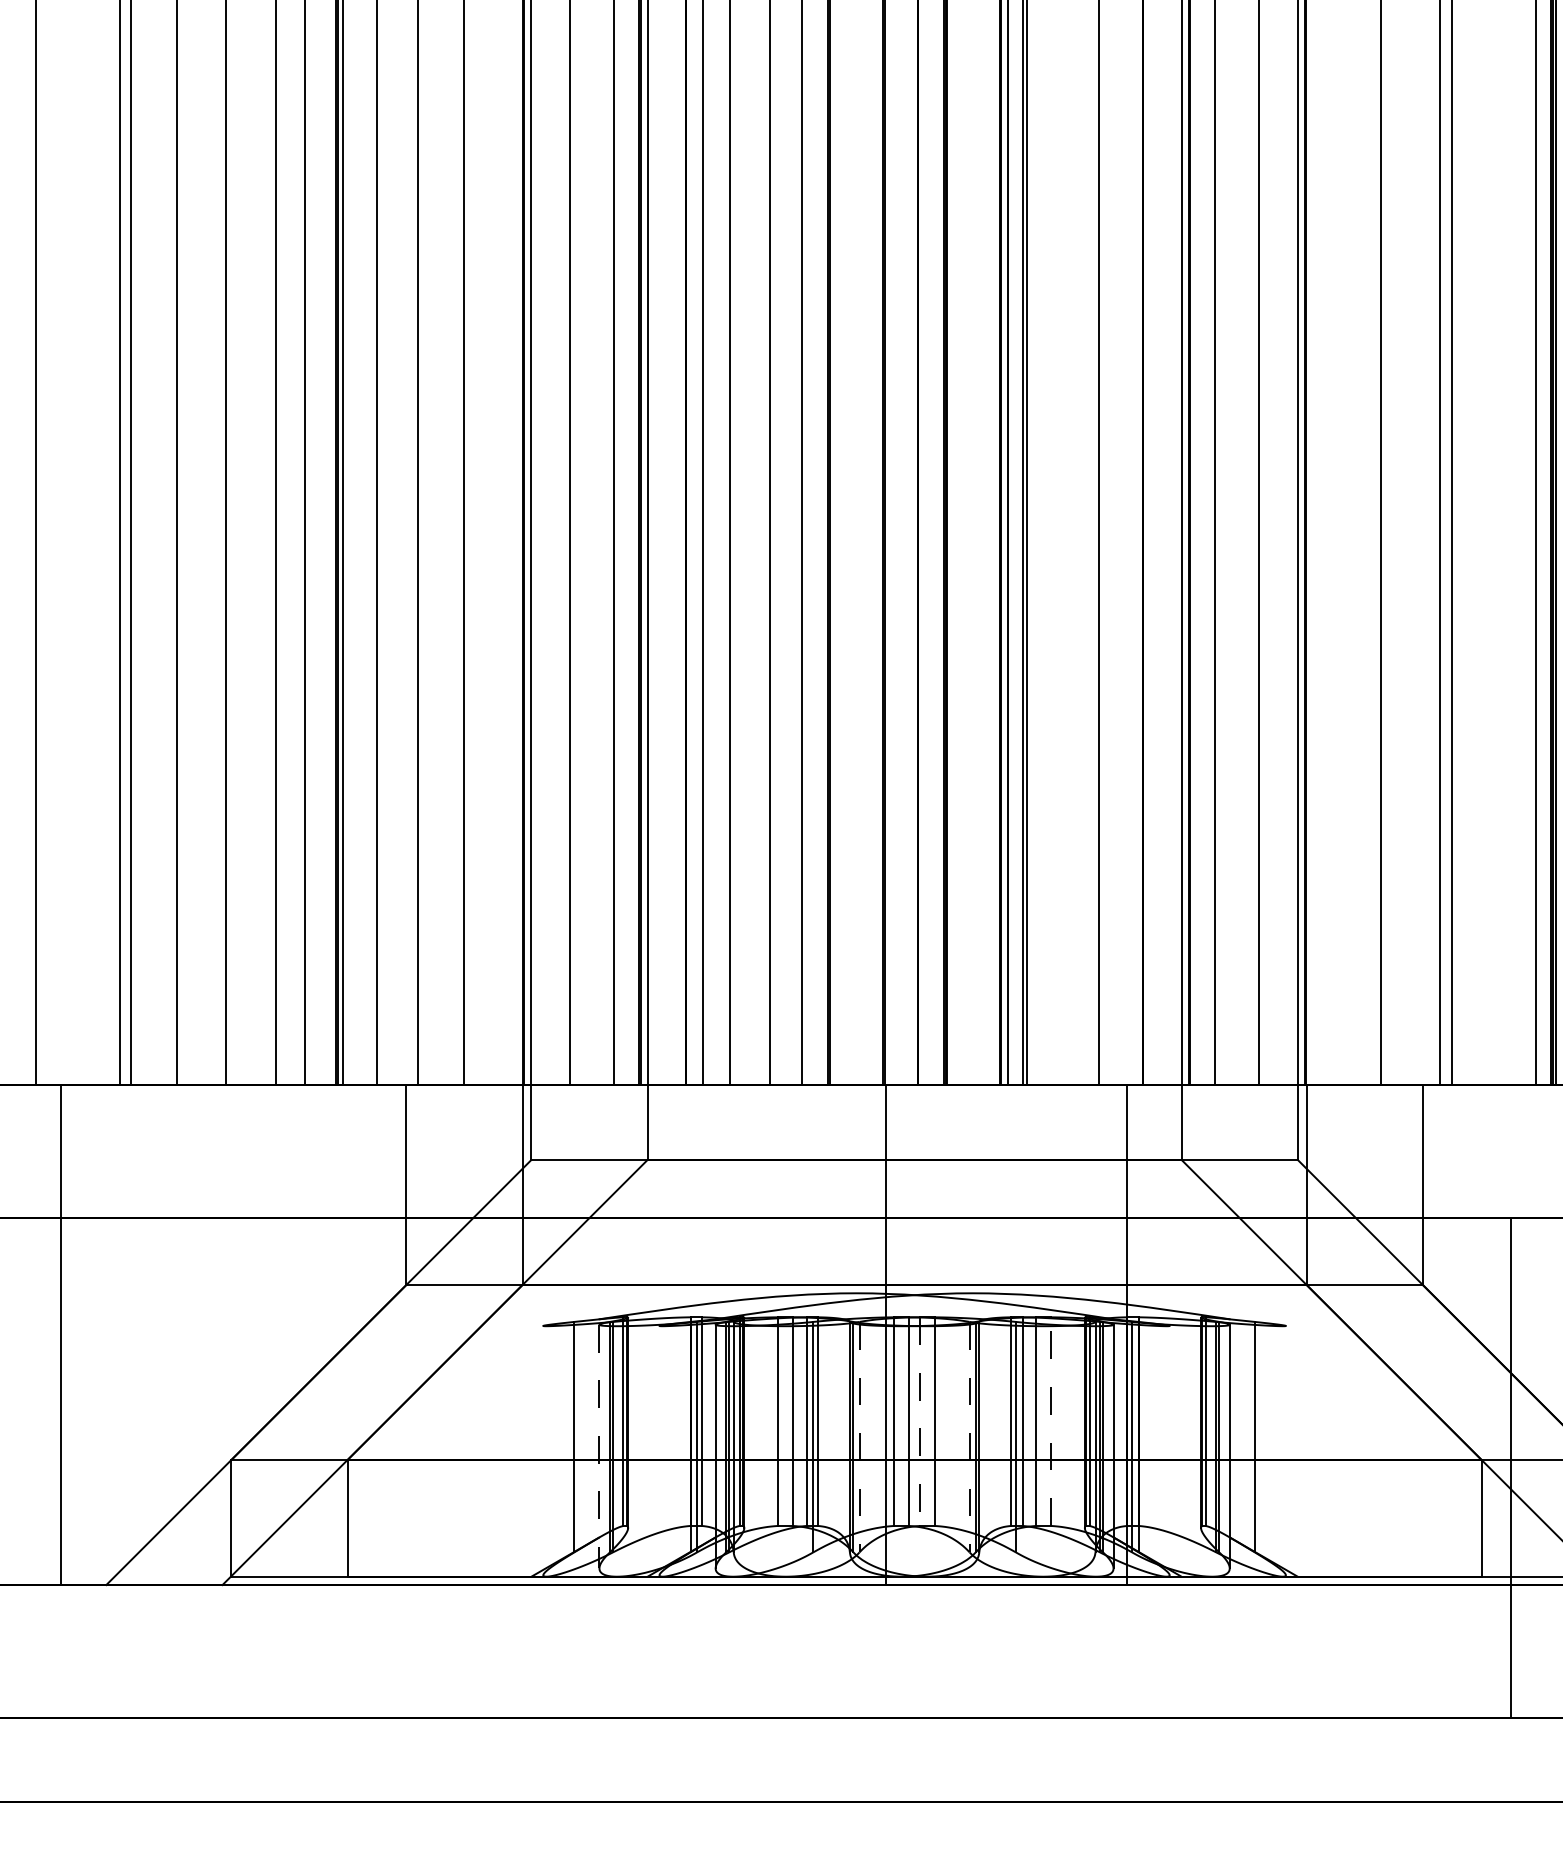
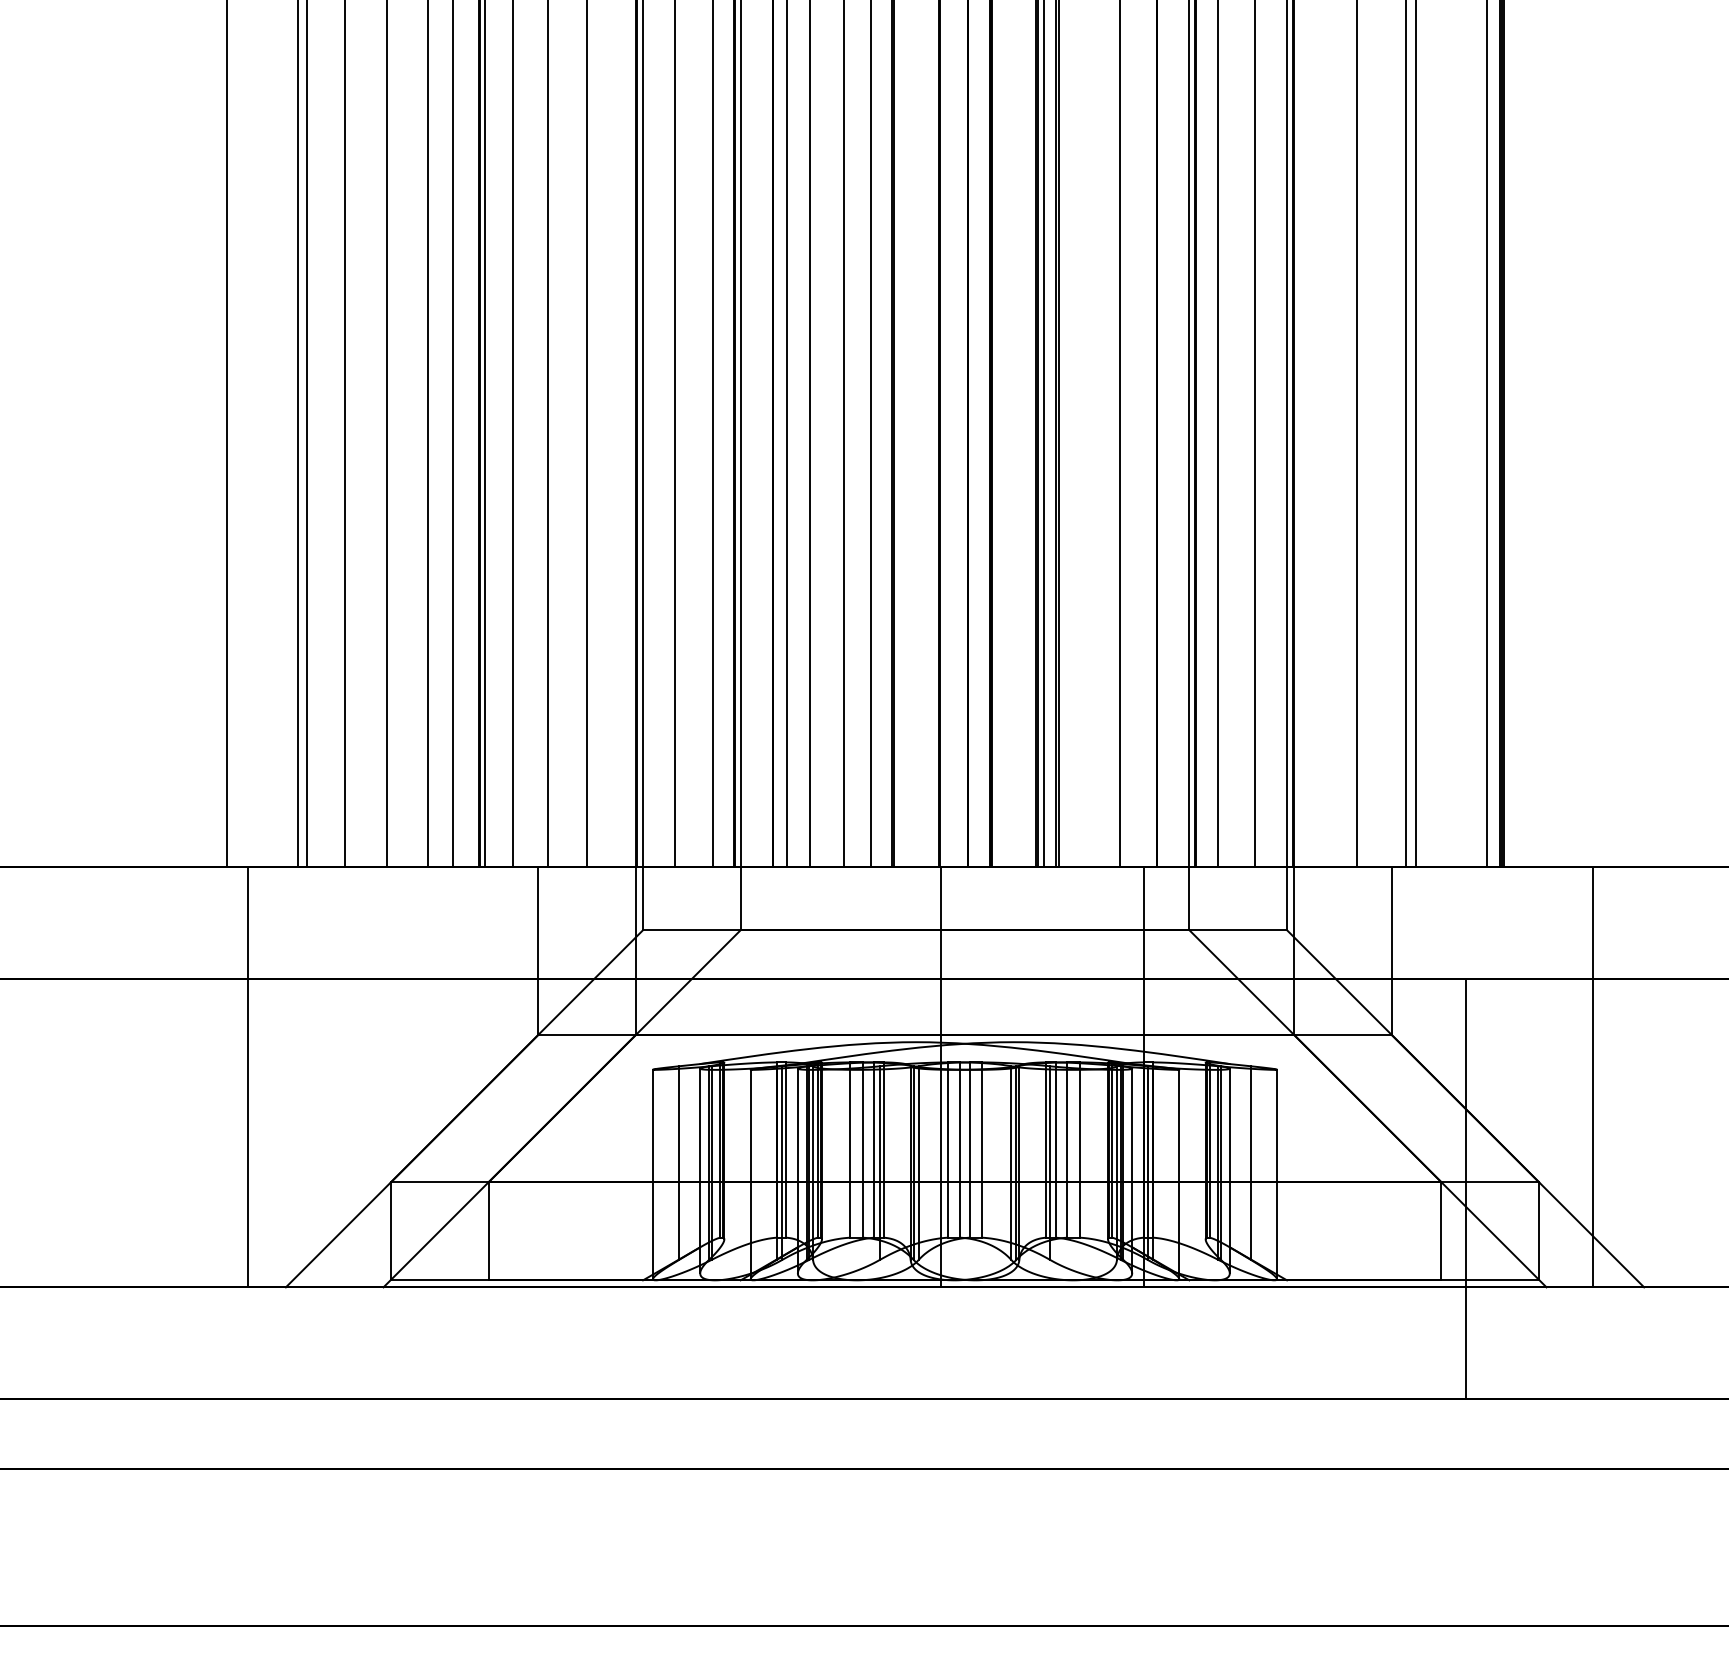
line: (919, 1422) -> (969, 1150), dashed -> solid
line: (1050, 1422) -> (1079, 1150), dashed -> solid
line: (859, 1437) -> (918, 1163), dashed -> solid
line: (969, 1437) -> (1011, 1163), dashed -> solid
line: (599, 1447) -> (700, 1171), dashed -> solid
line: (543, 1450) -> (653, 1174), added
line: (659, 1450) -> (750, 1174), added
line: (1169, 1450) -> (1179, 1174), added
line: (1285, 1450) -> (1276, 1174), added

